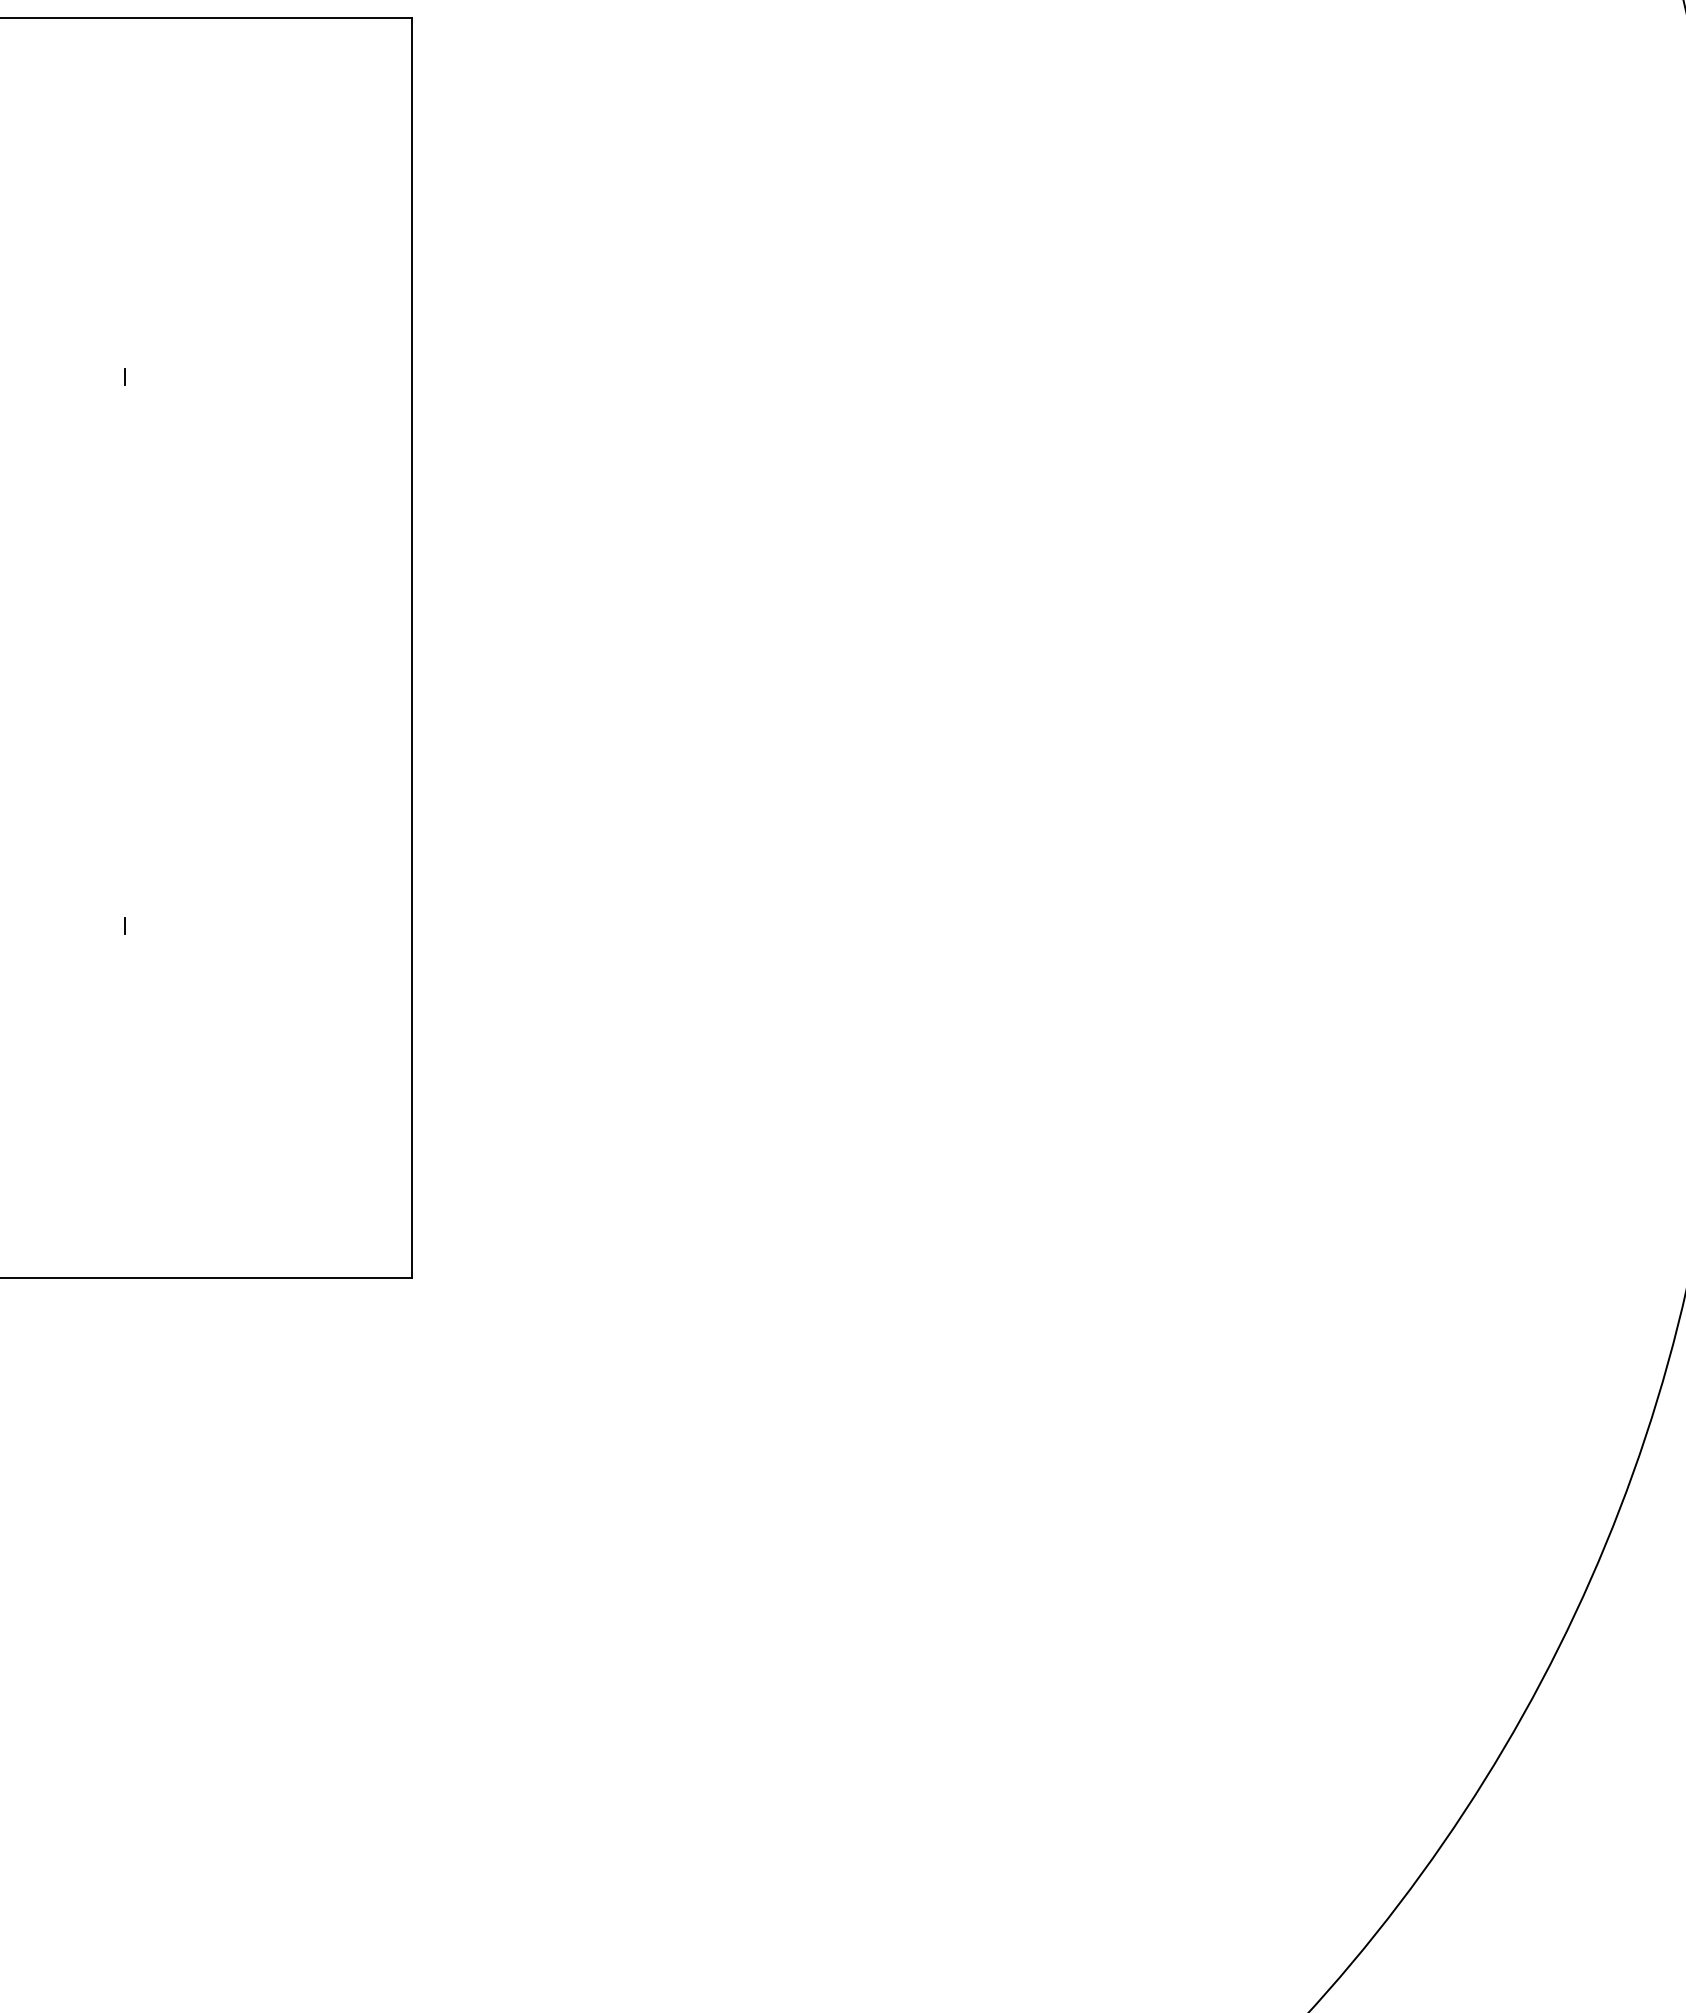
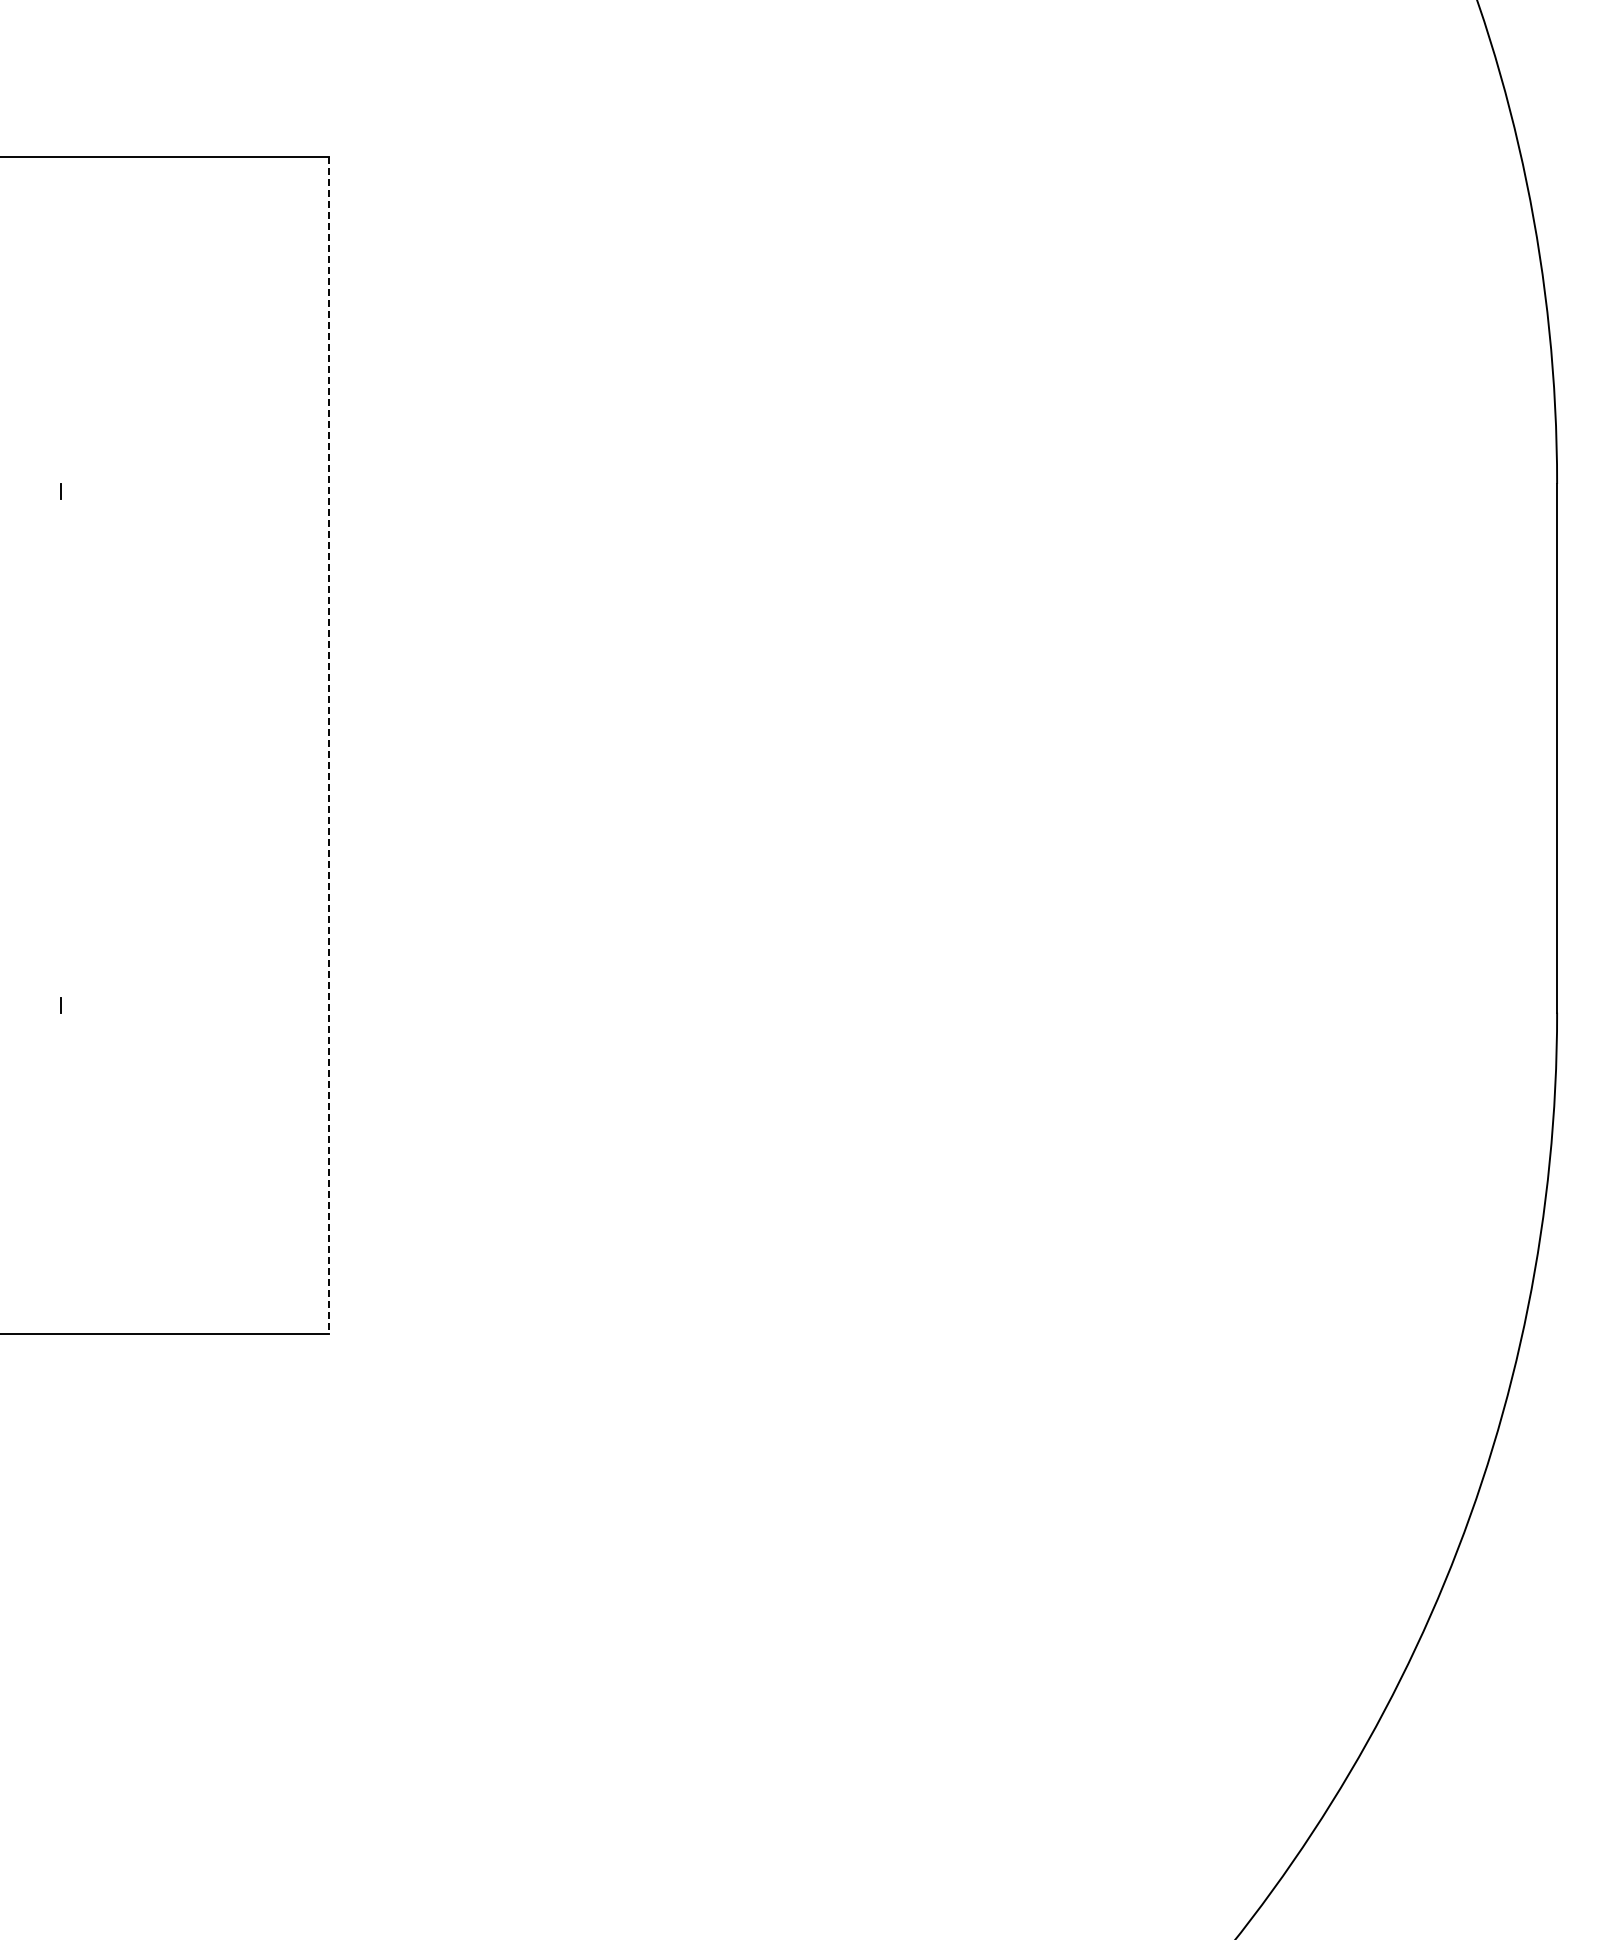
line: (412, 648) -> (329, 745), solid -> dashed

